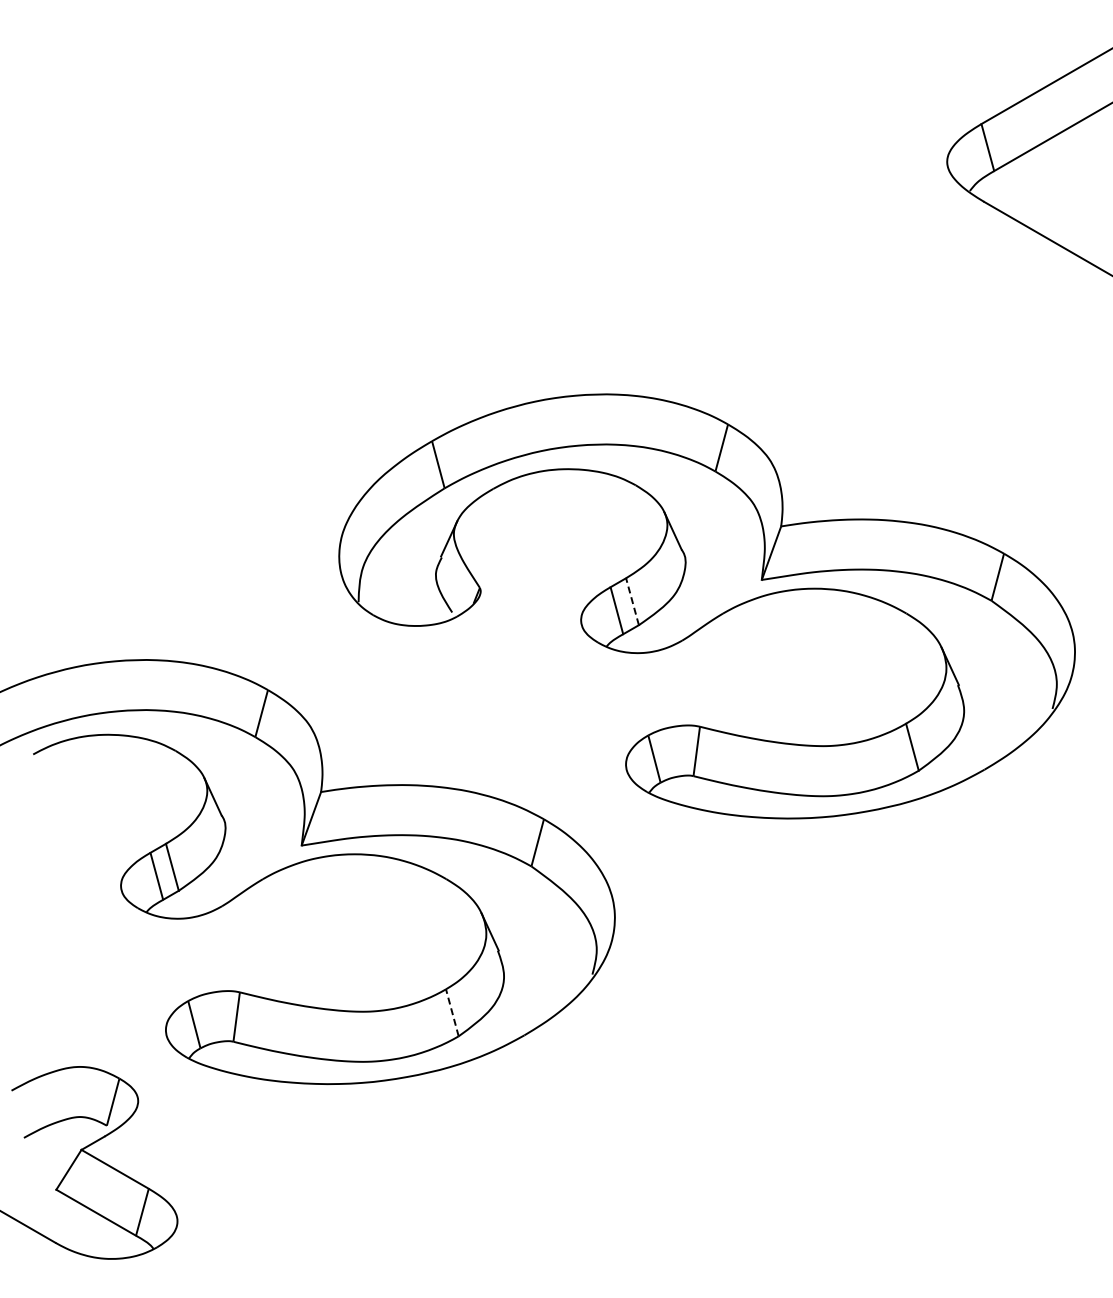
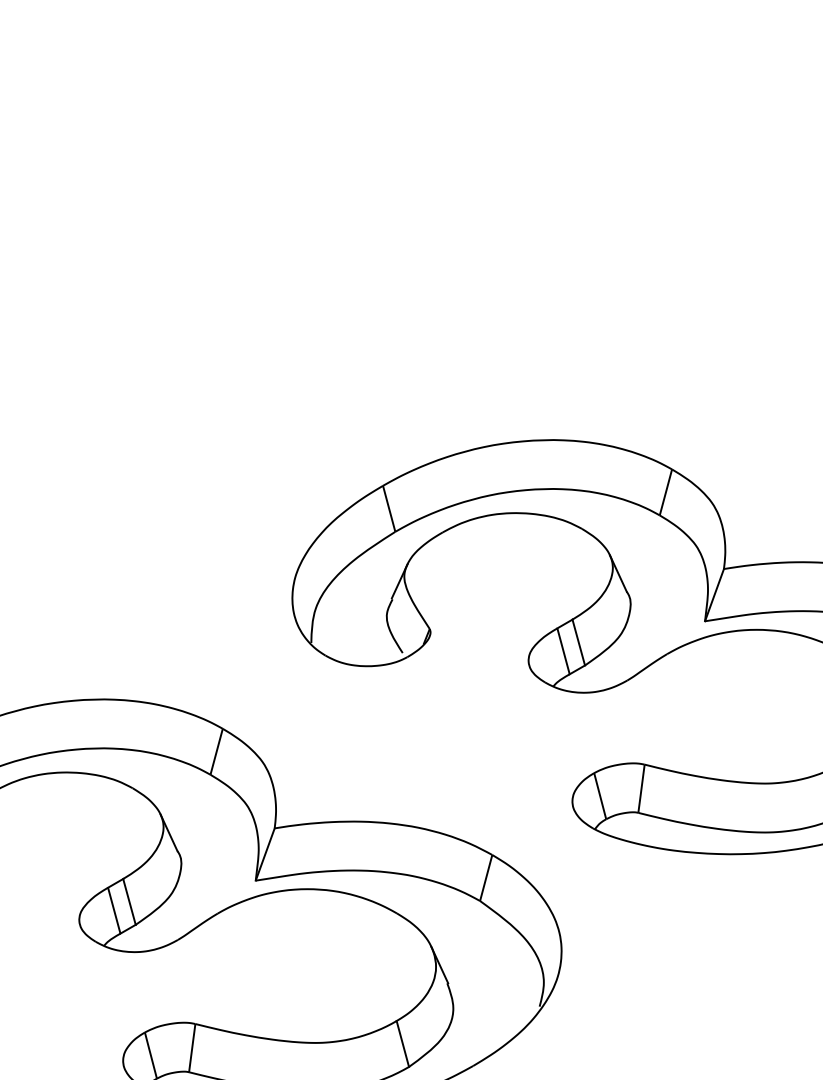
line: (632, 601) -> (578, 642), dashed -> solid
line: (452, 1012) -> (402, 1043), dashed -> solid

